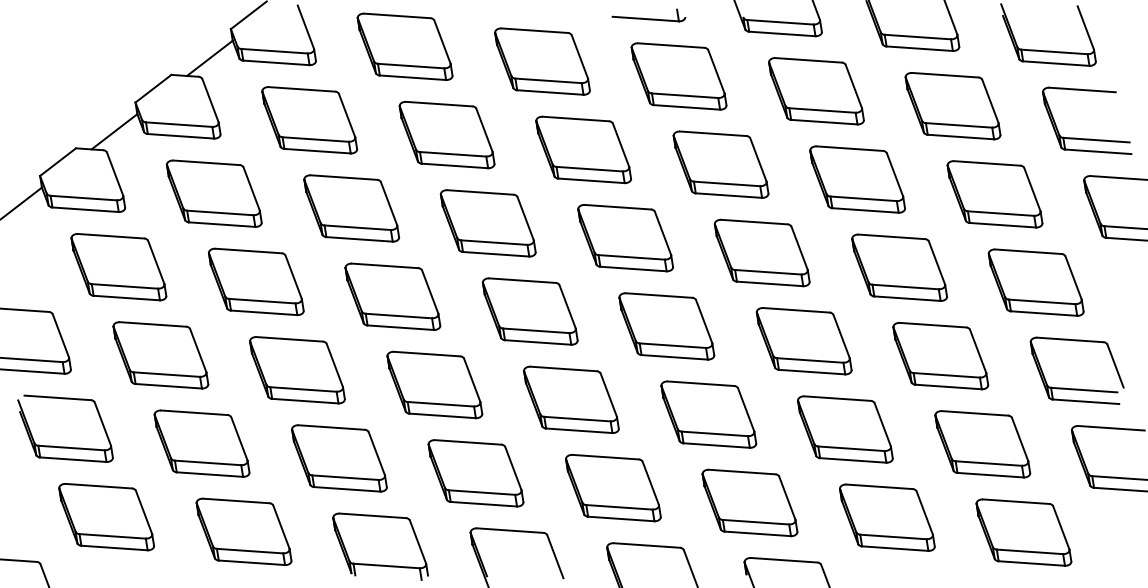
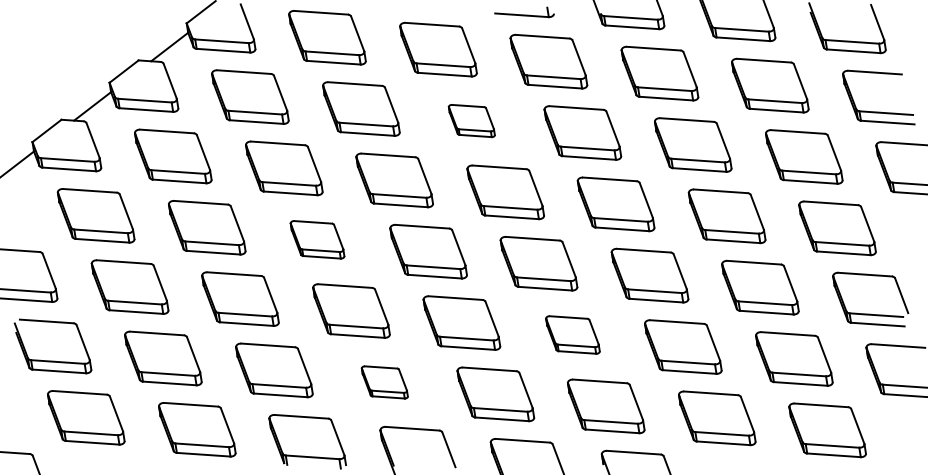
part: (583, 149) -> (471, 120), size x0.6
part: (392, 296) -> (317, 239), size x0.7
part: (708, 414) -> (572, 334), size x0.7
part: (475, 473) -> (384, 382), size x0.6

